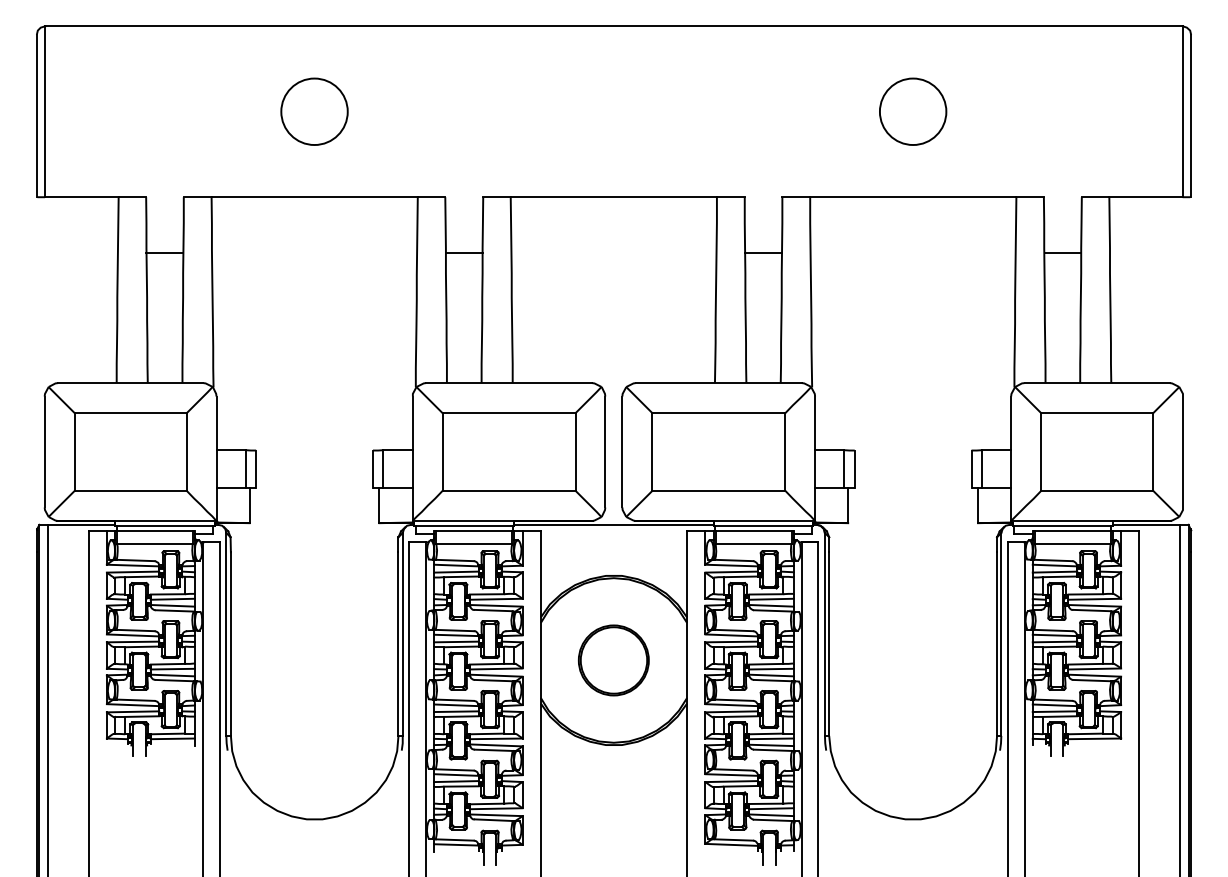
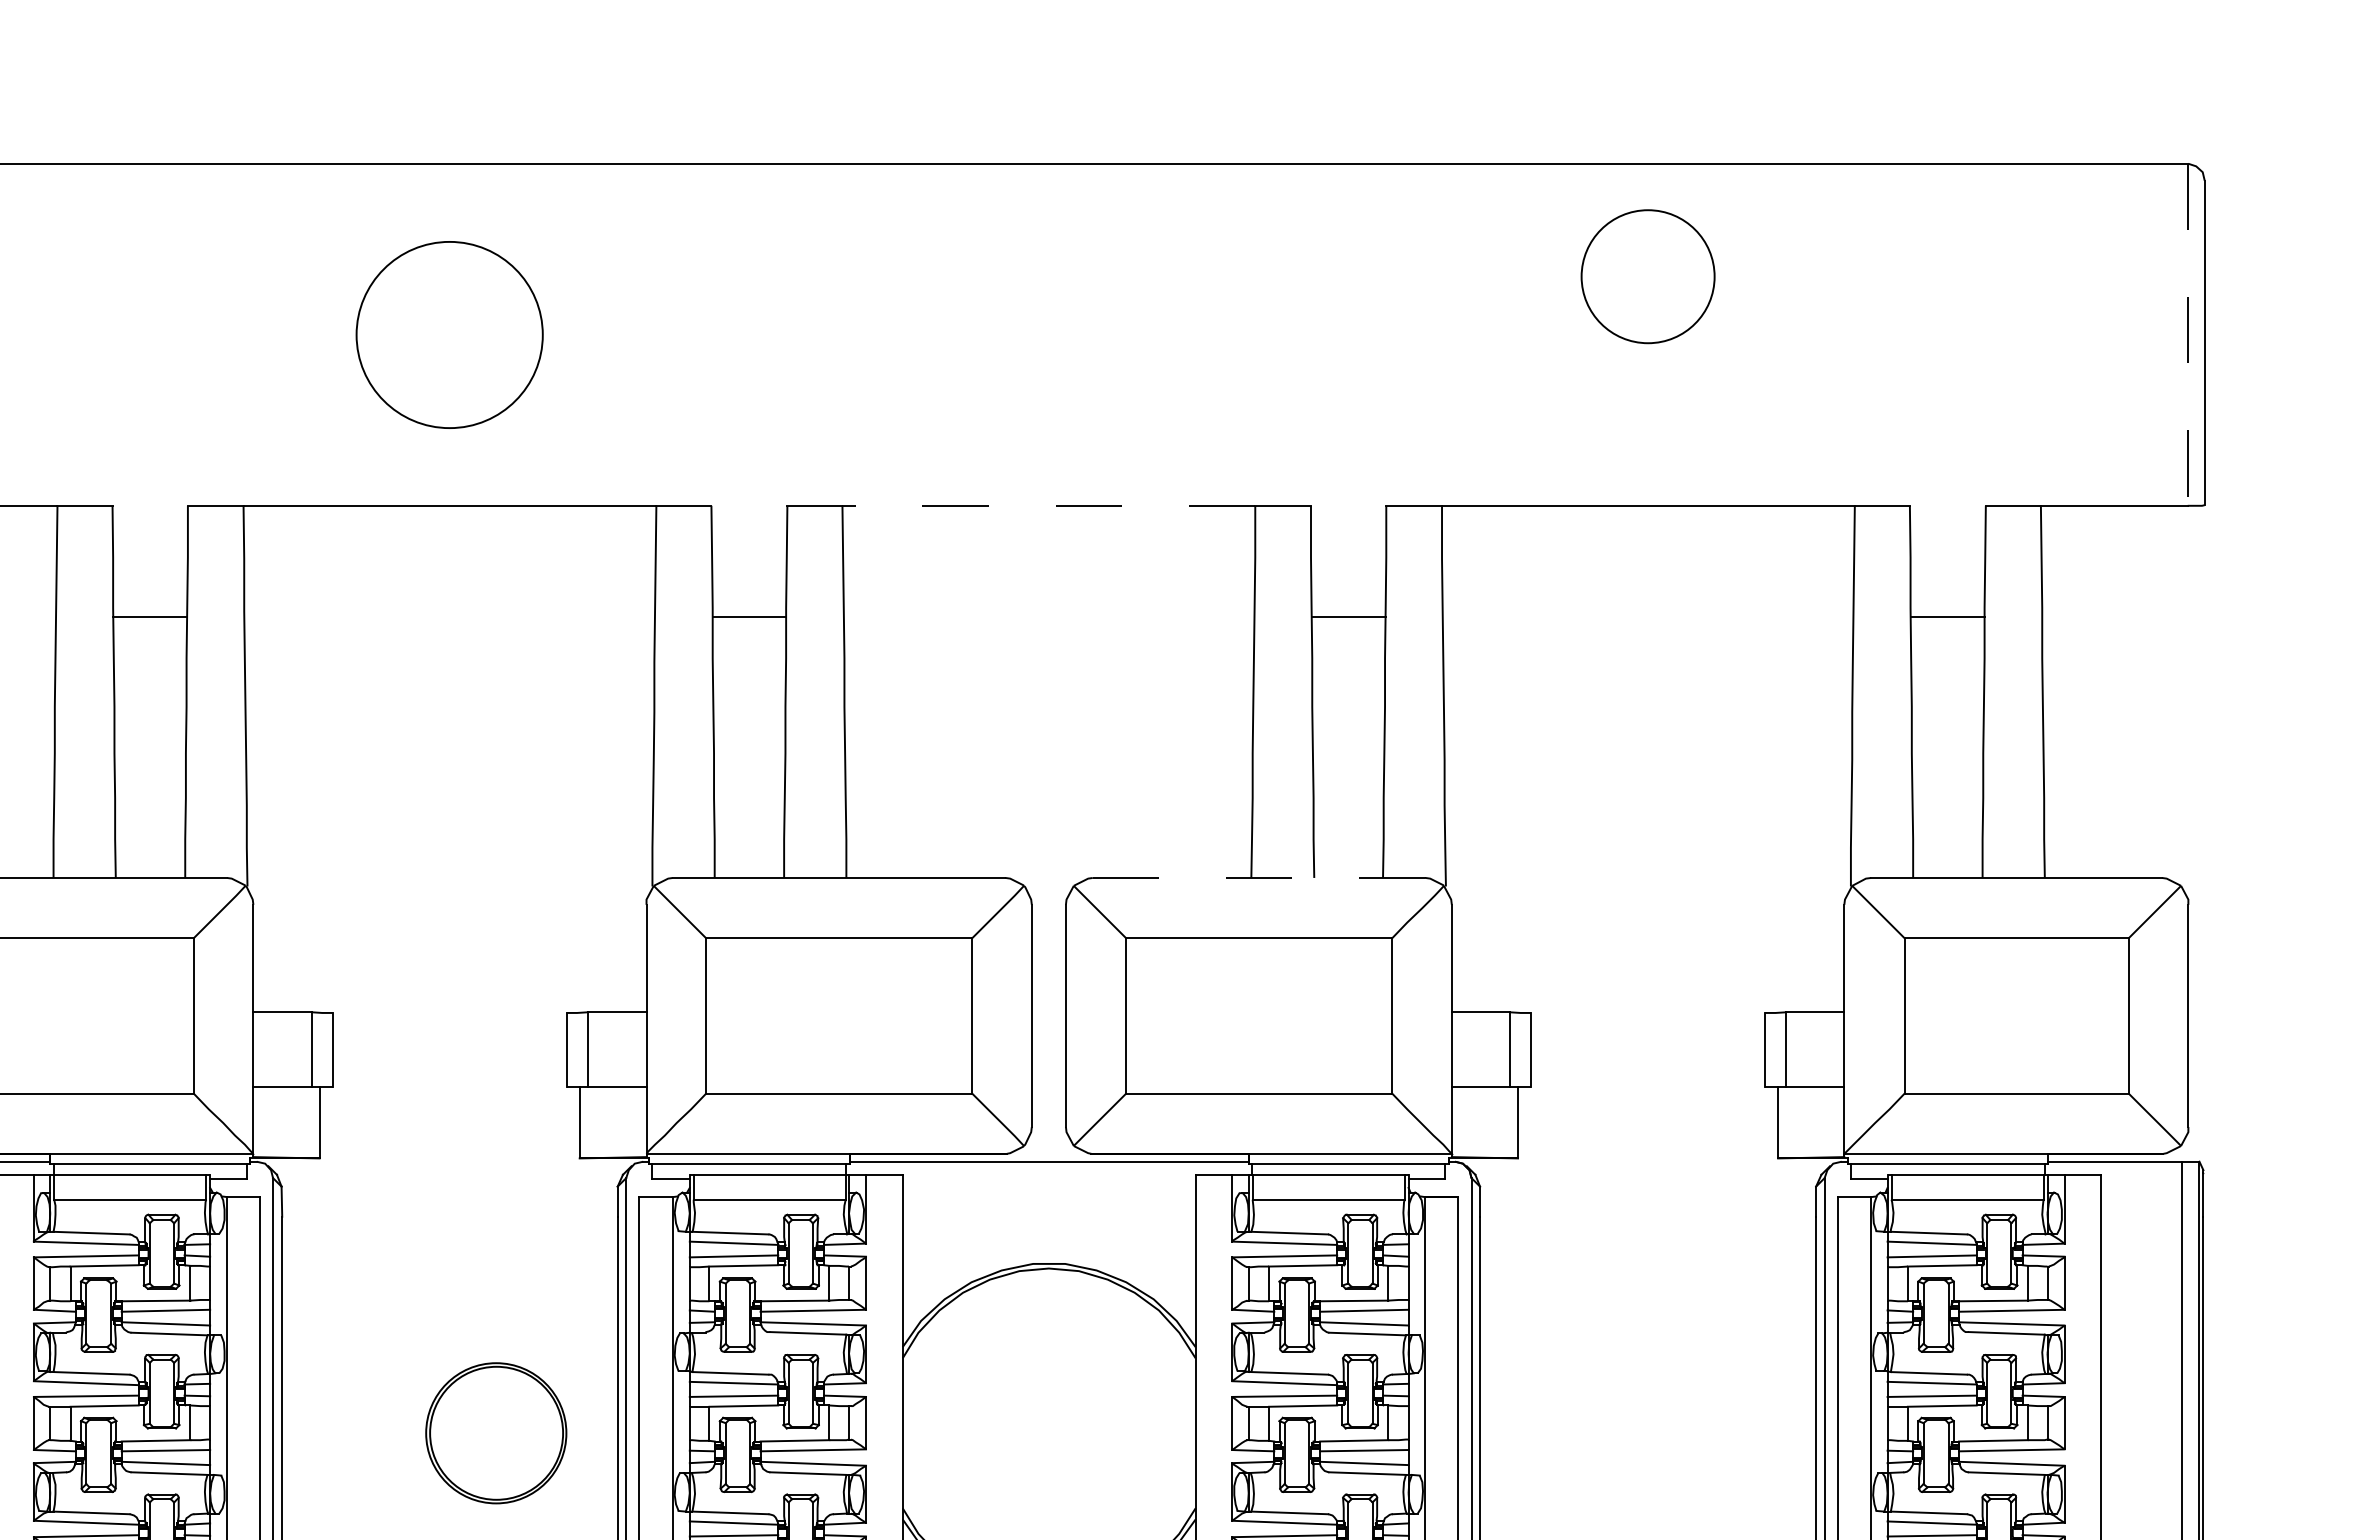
circle: (314, 111) -> (449, 334), size x1.4
circle: (913, 111) -> (1648, 276), moved
line: (1182, 112) -> (2187, 336), solid -> dashed
line: (613, 197) -> (1048, 506), solid -> dashed
line: (718, 383) -> (1258, 878), solid -> dashed
part: (613, 660) -> (495, 1433), moved

